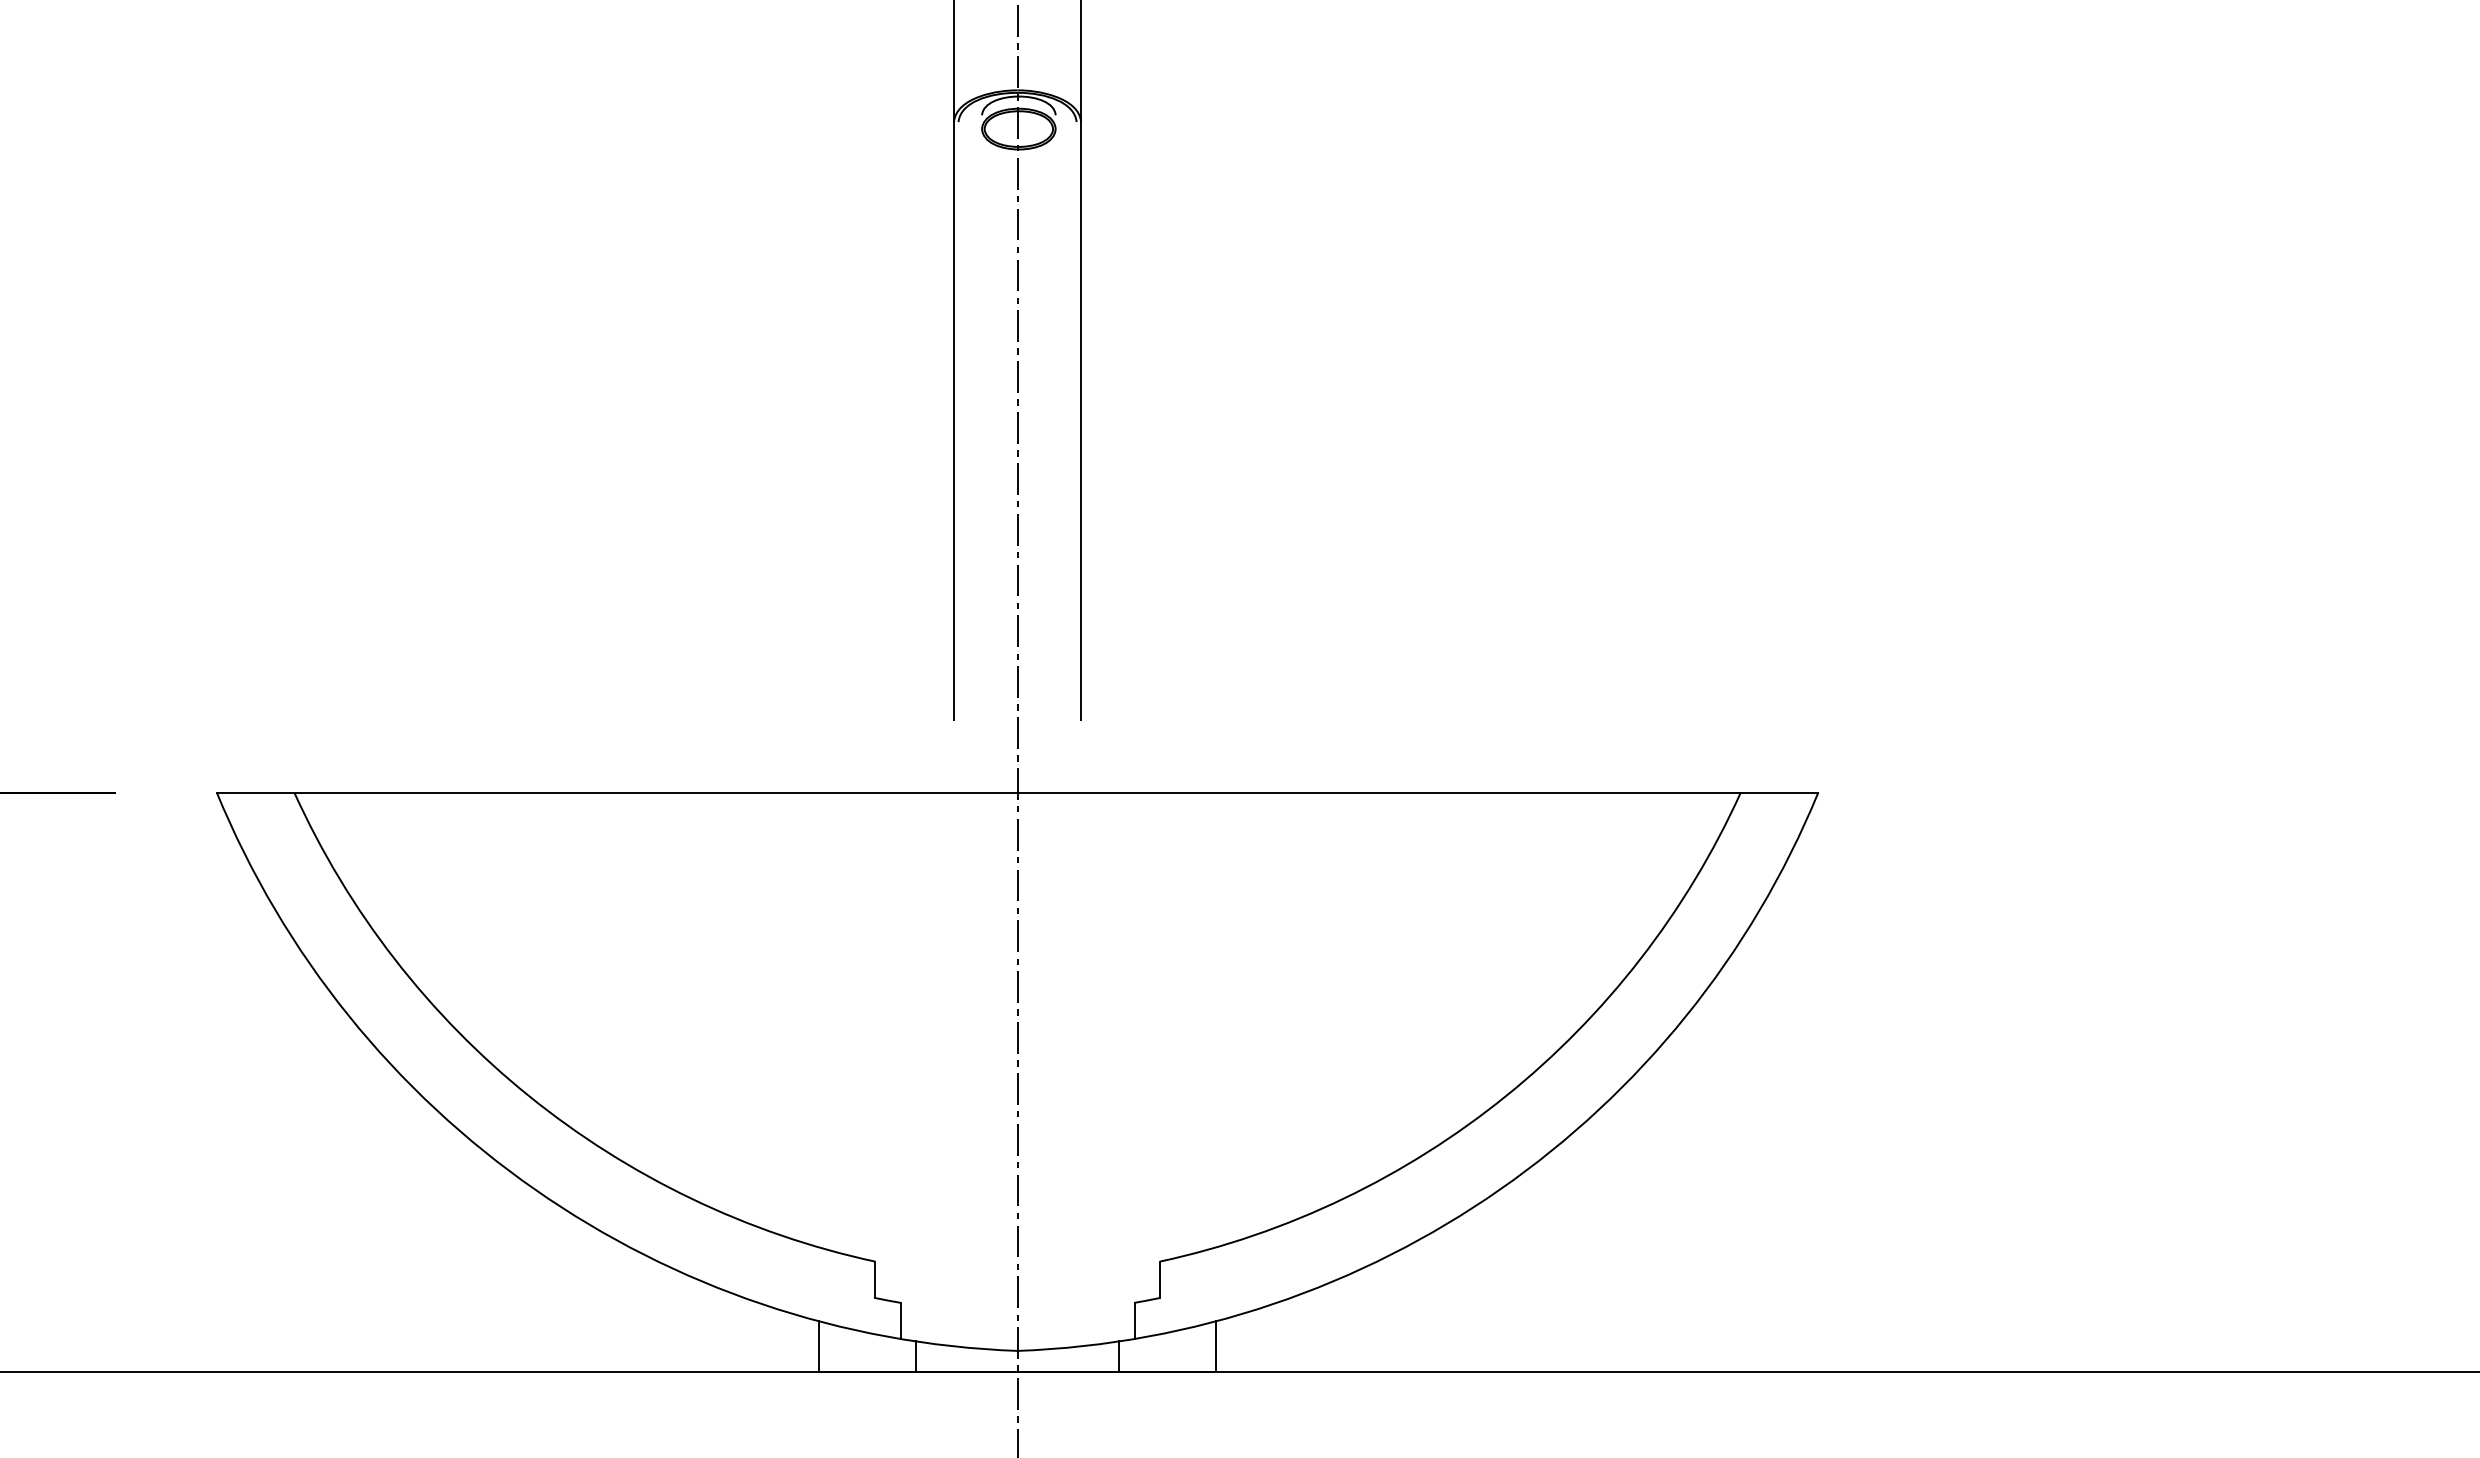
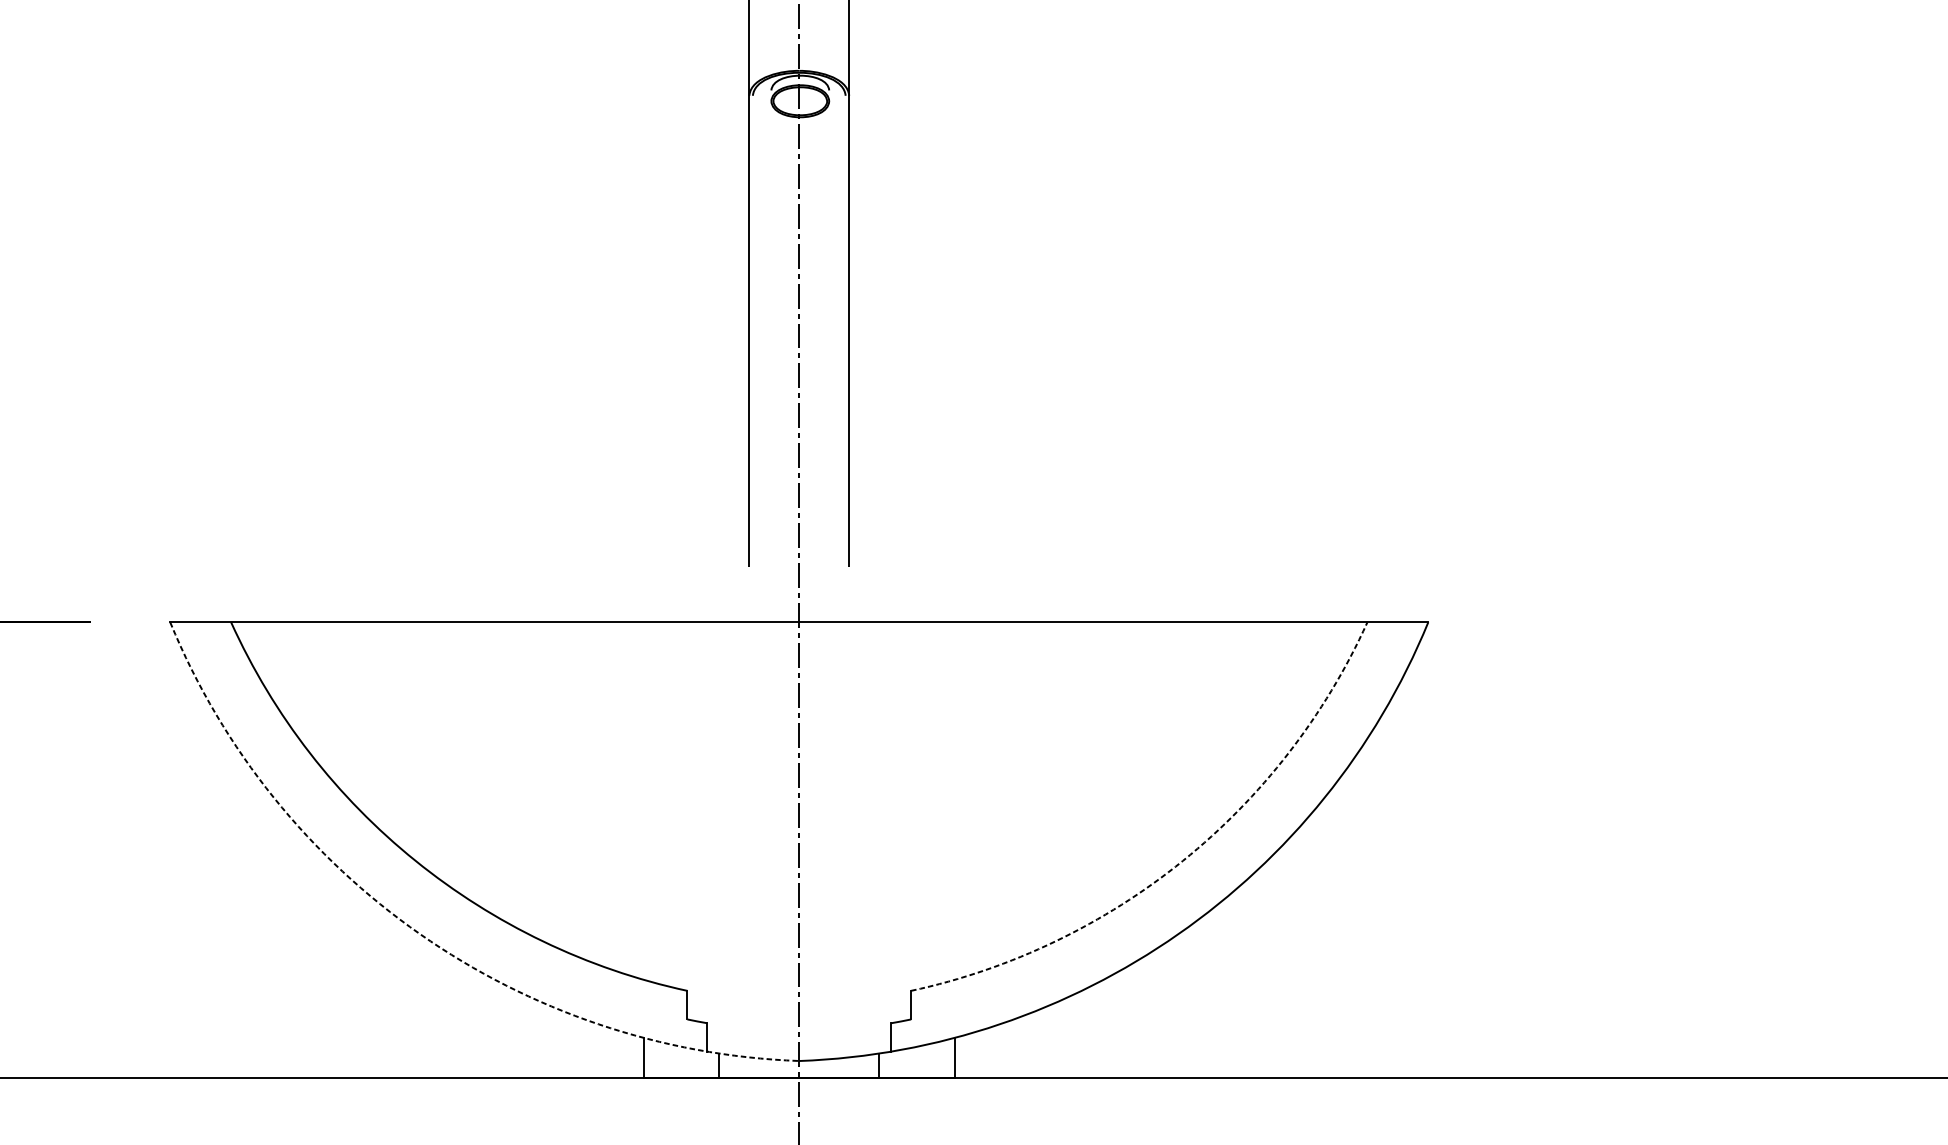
arc: (1506, 1096) -> (1183, 861), solid -> dashed
arc: (535, 1189) -> (420, 934), solid -> dashed

